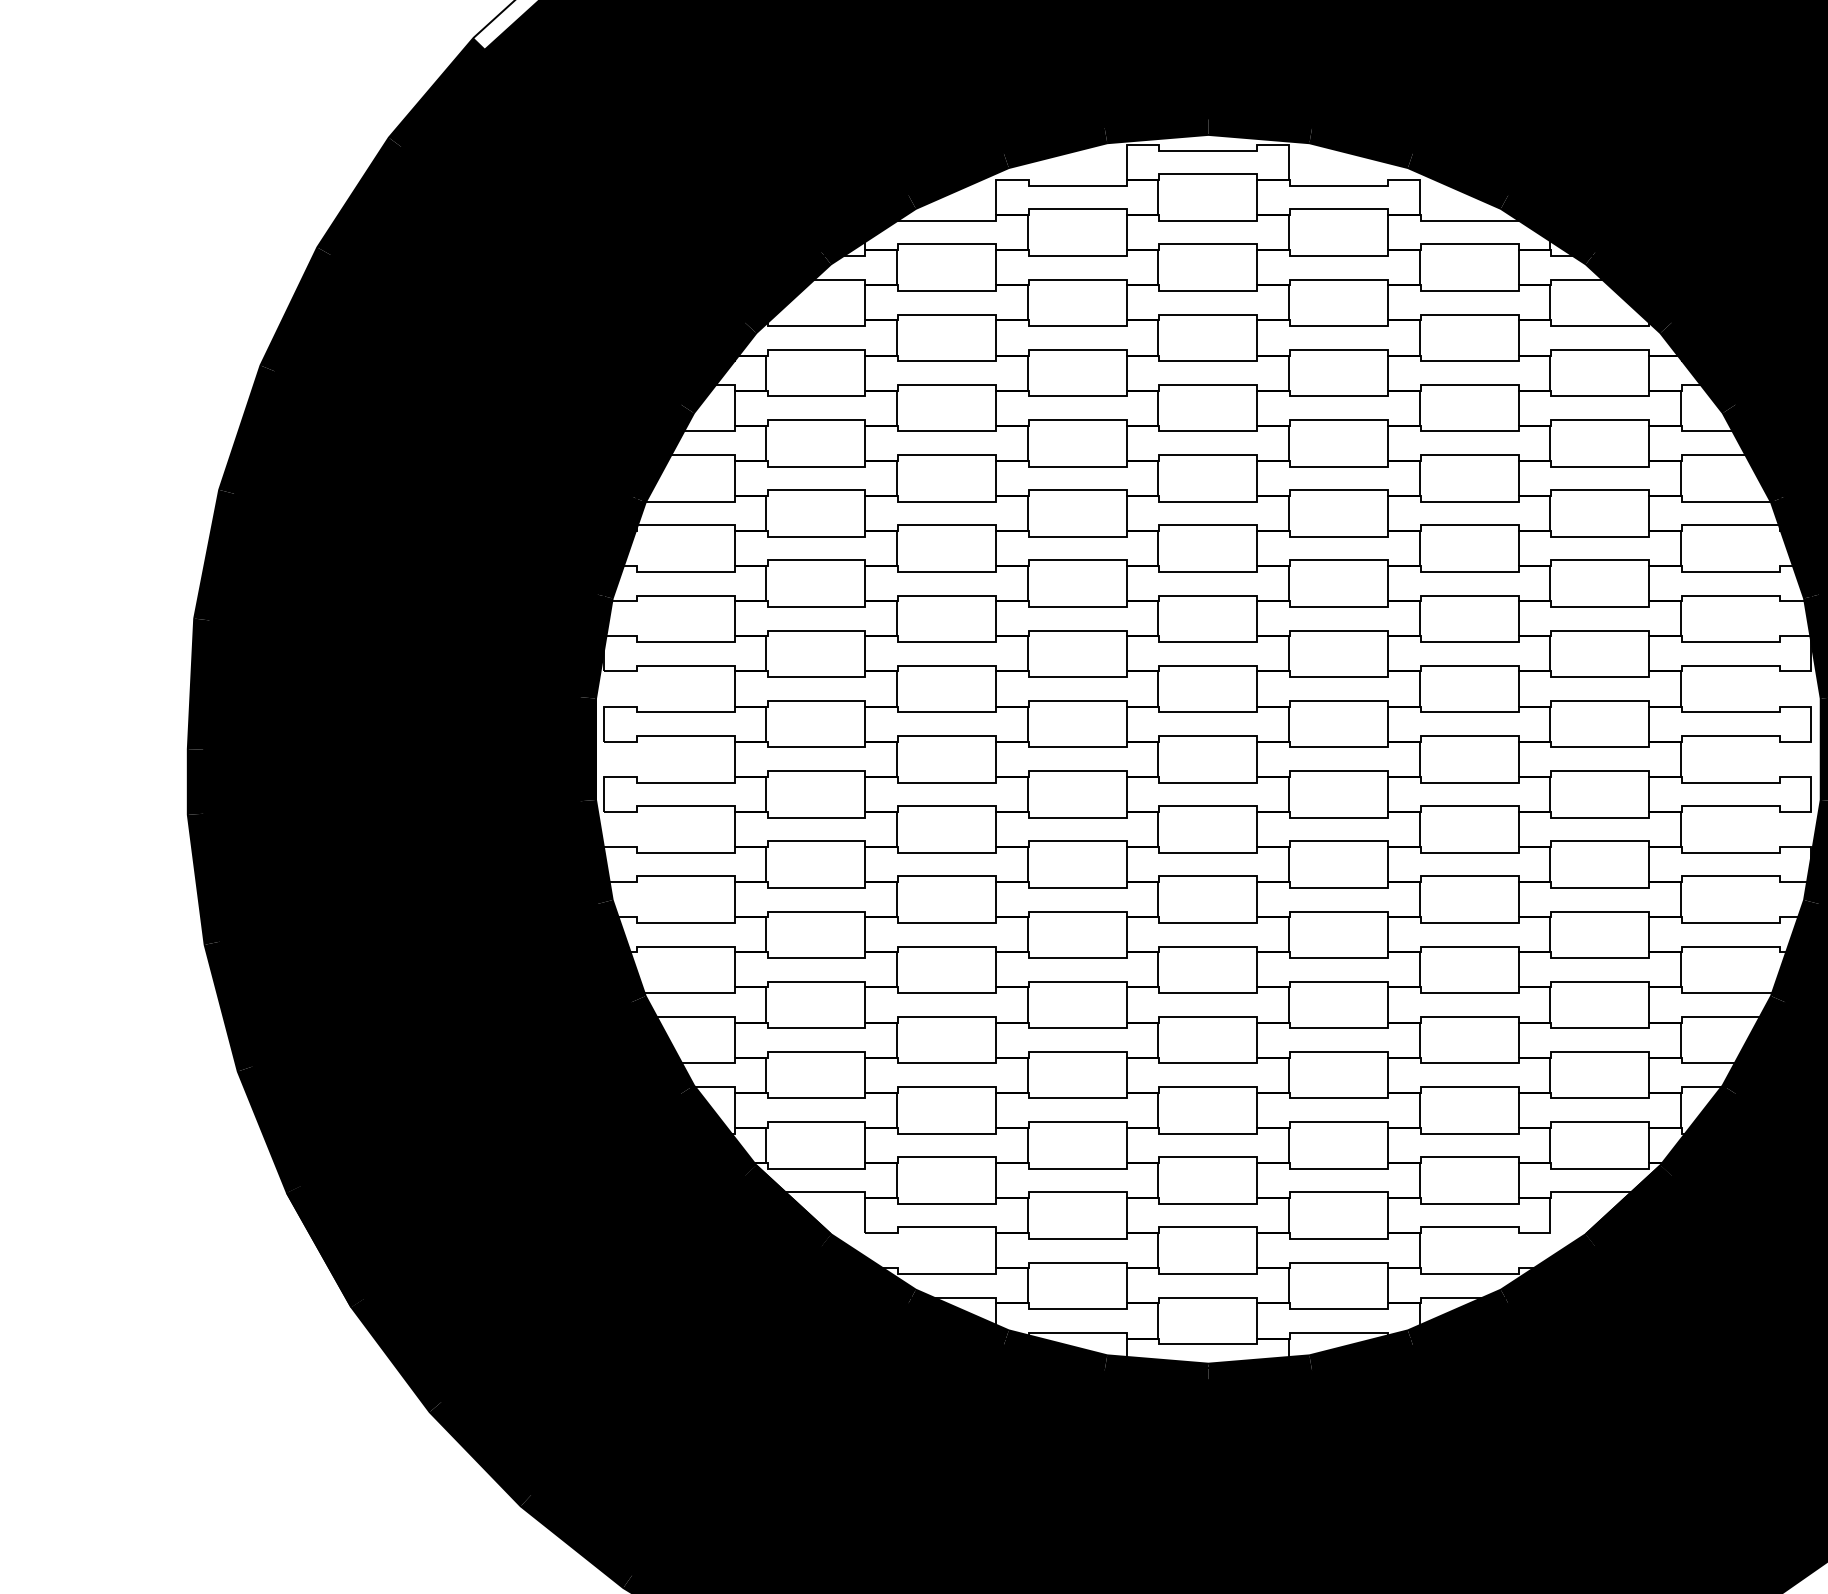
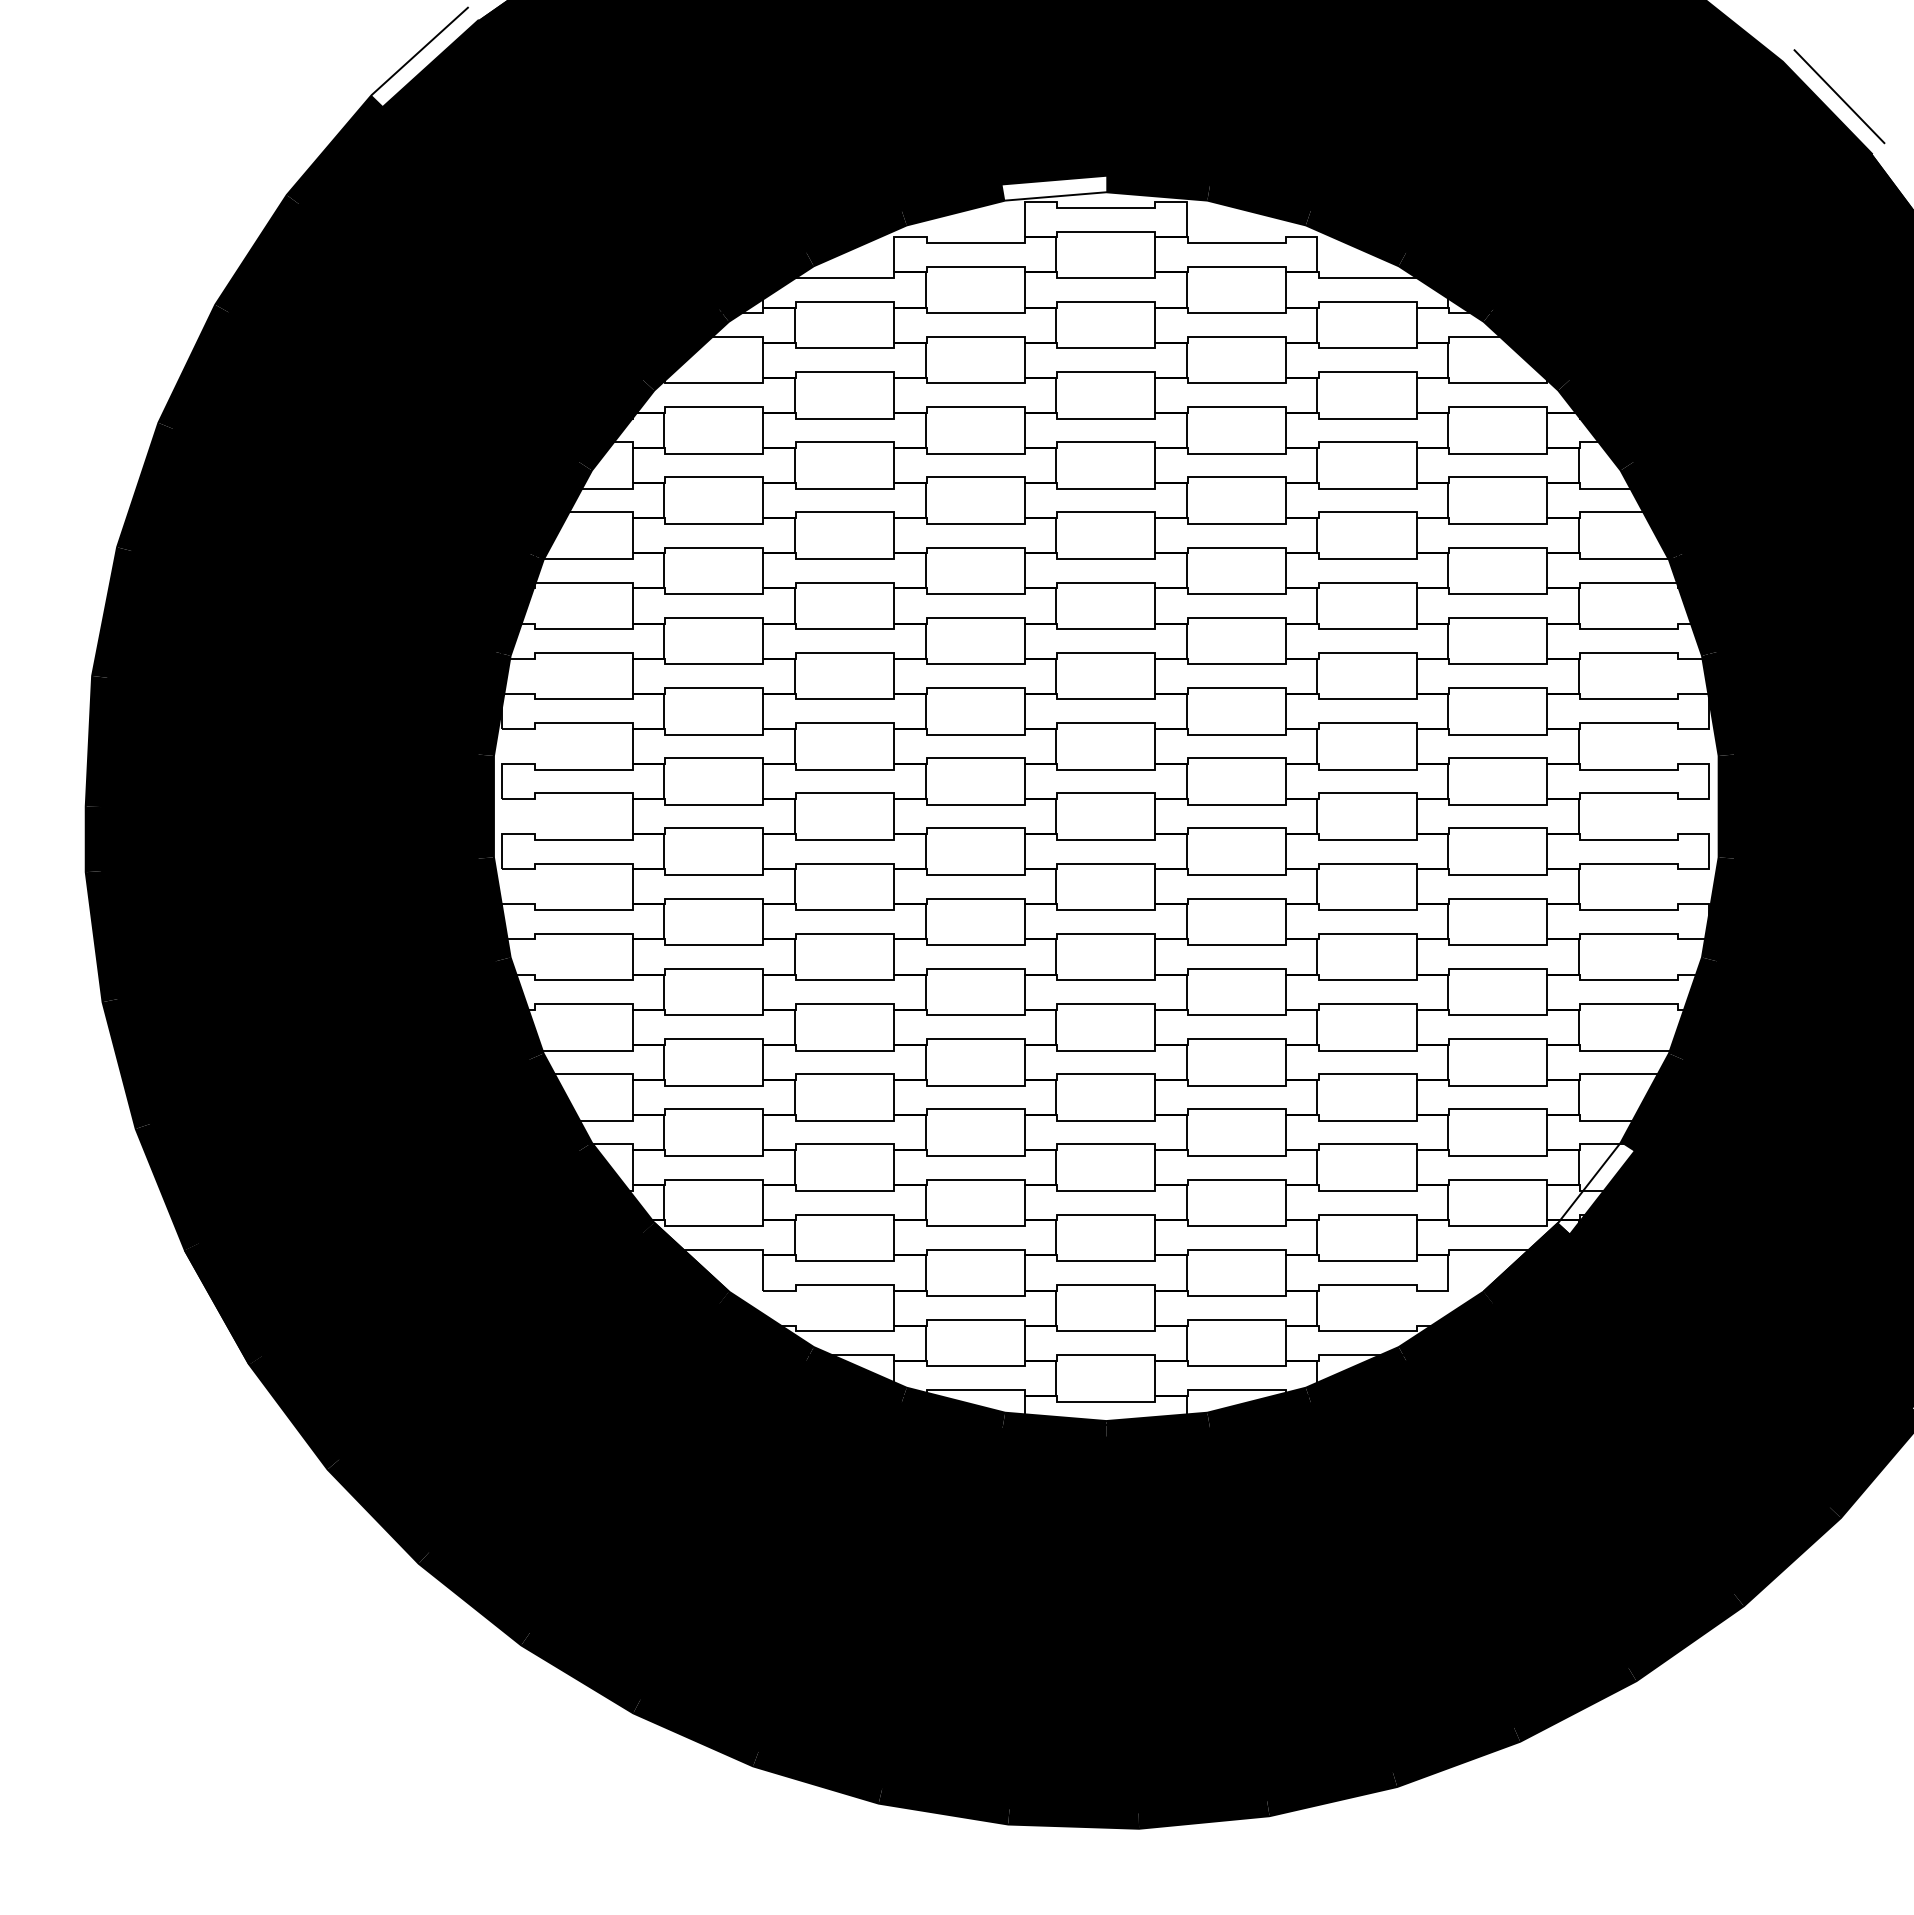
fill: (1156, 130) -> (1054, 187), removed
fill: (1698, 1130) -> (1596, 1187), removed

